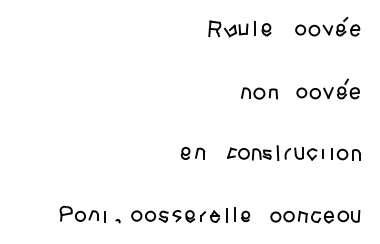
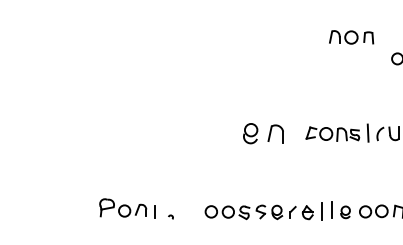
part: (259, 93) -> (351, 37), moved
part: (192, 152) -> (262, 132), size x1.4
part: (190, 214) -> (277, 209), moved

